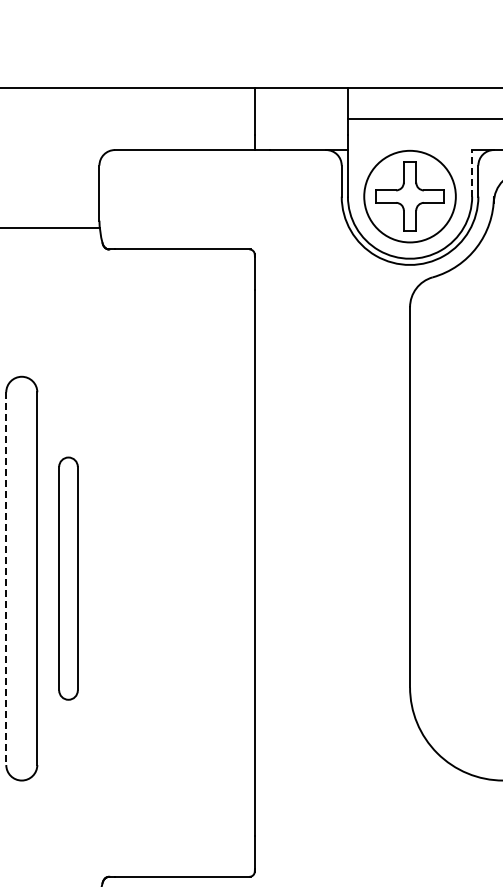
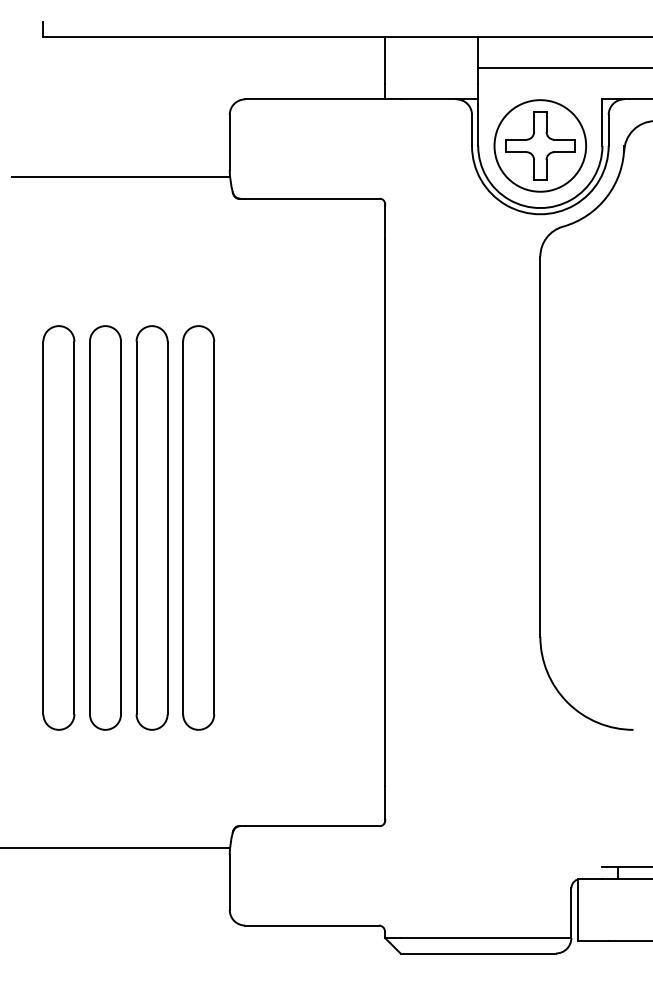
line: (472, 173) -> (602, 122), dashed -> solid
part: (68, 578) -> (198, 527), size x1.67
line: (6, 579) -> (136, 528), dashed -> solid

